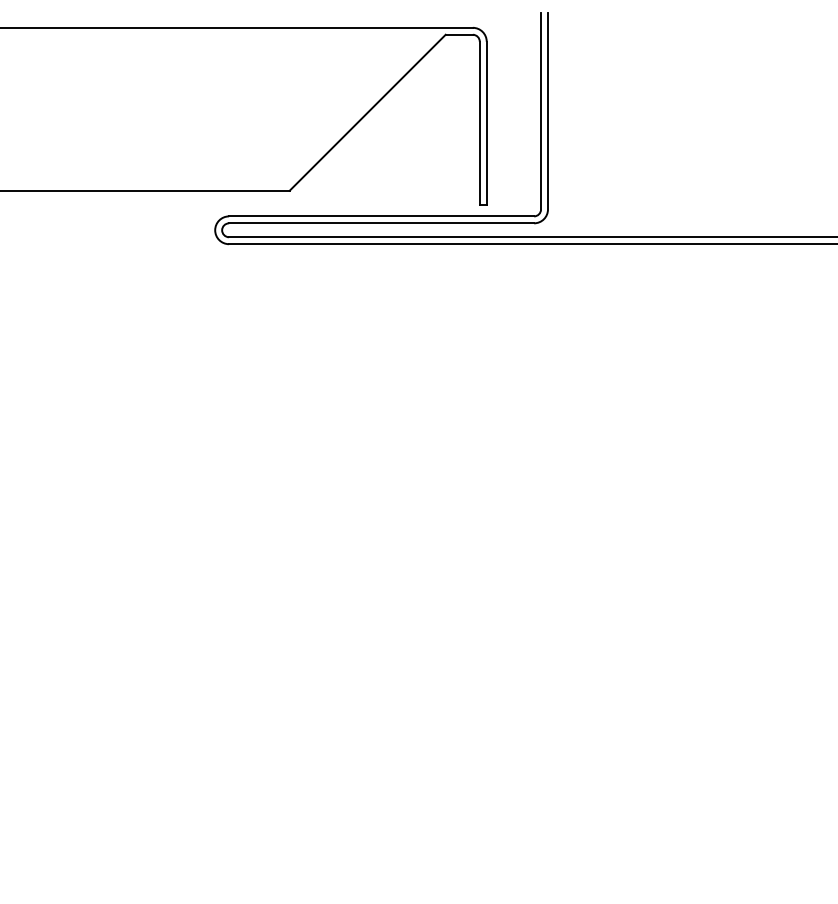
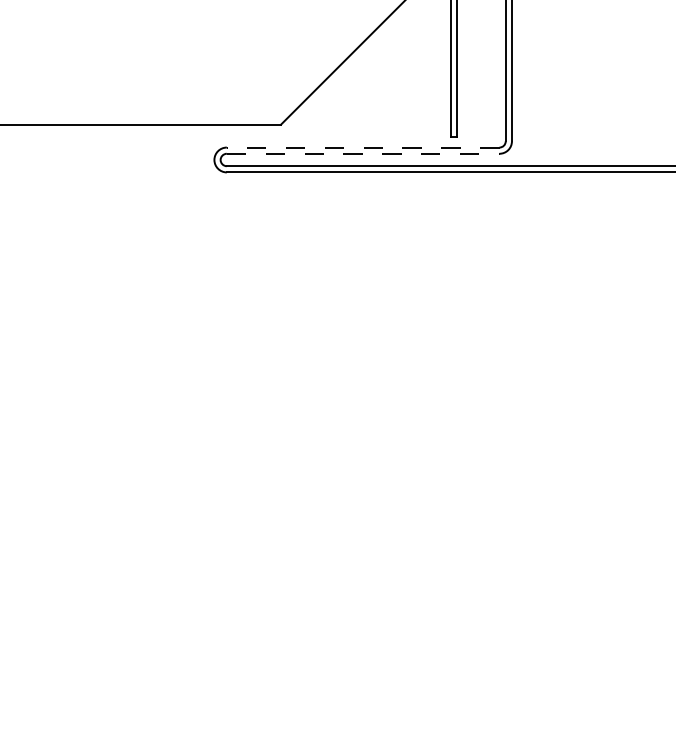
line: (381, 216) -> (363, 147), solid -> dashed
line: (381, 223) -> (363, 153), solid -> dashed

